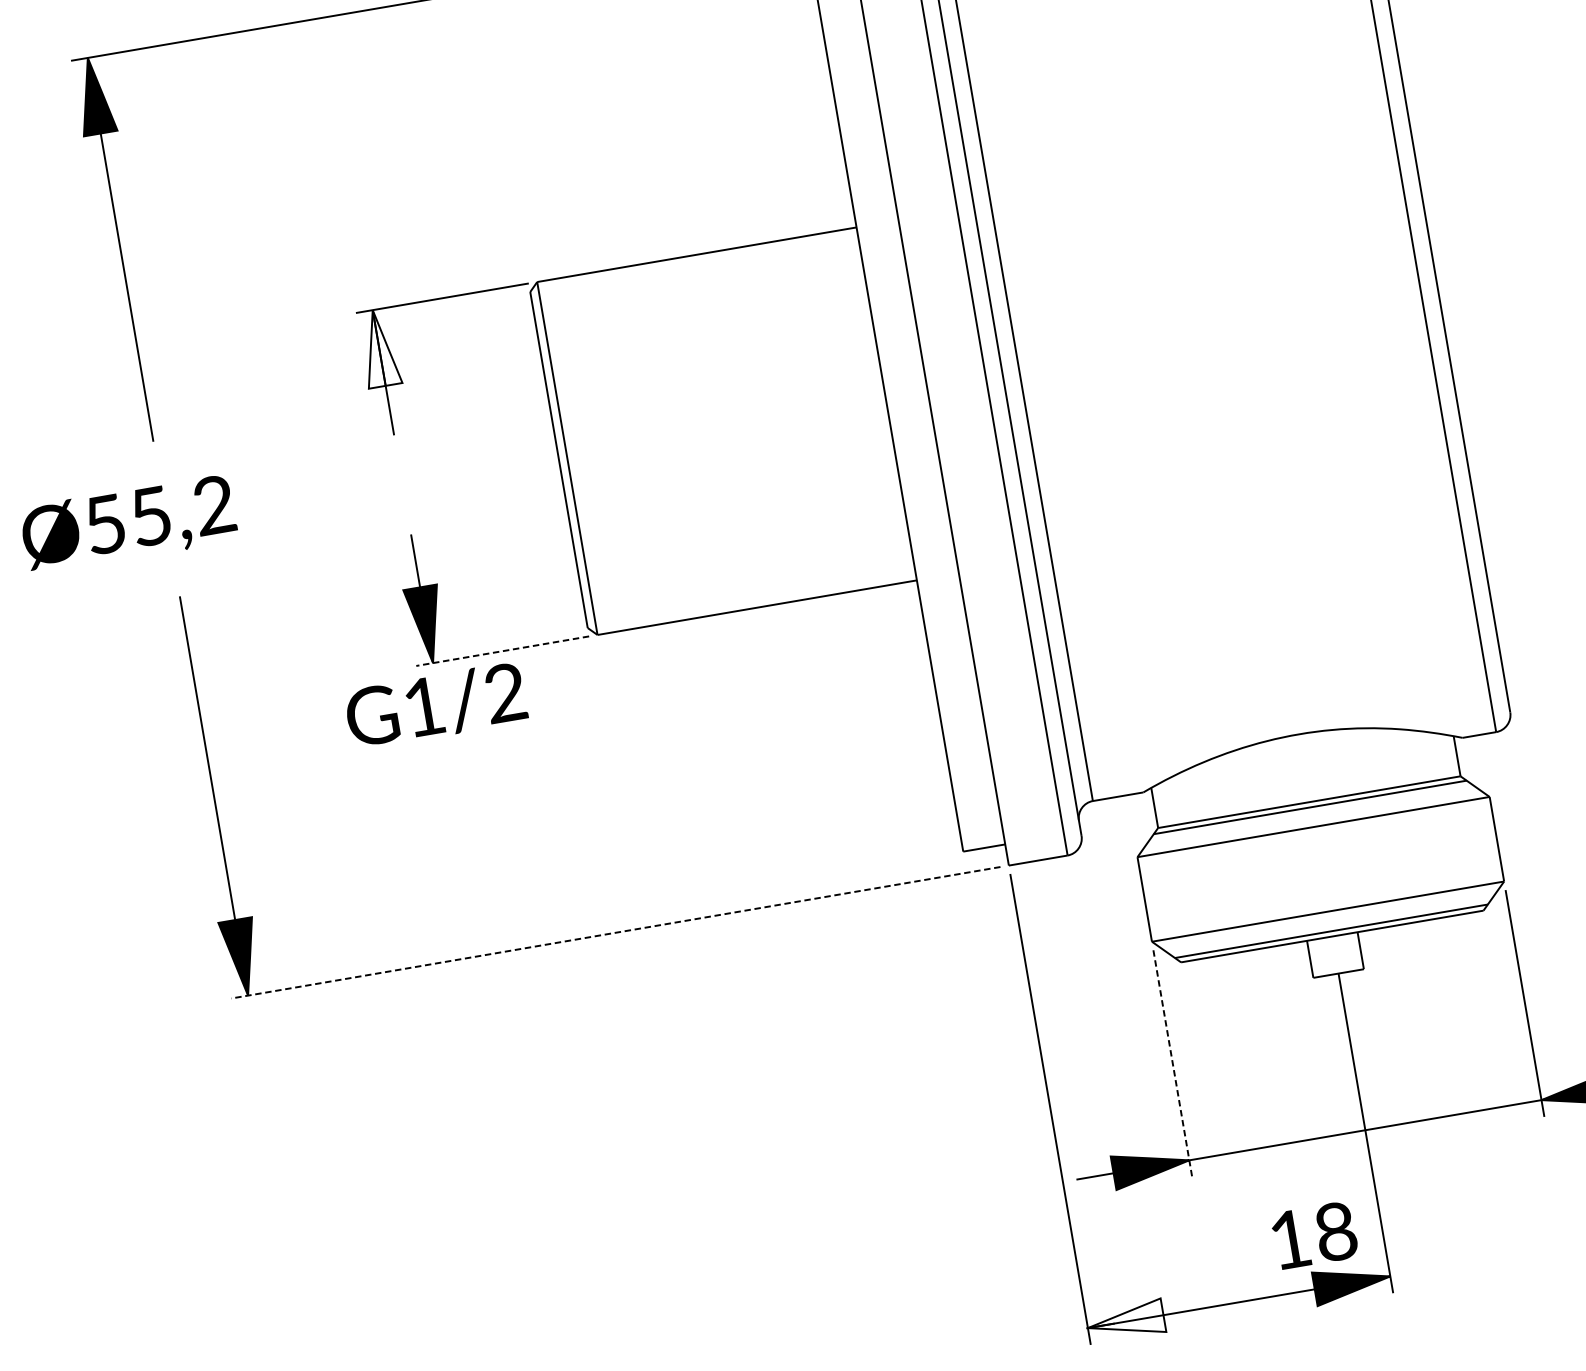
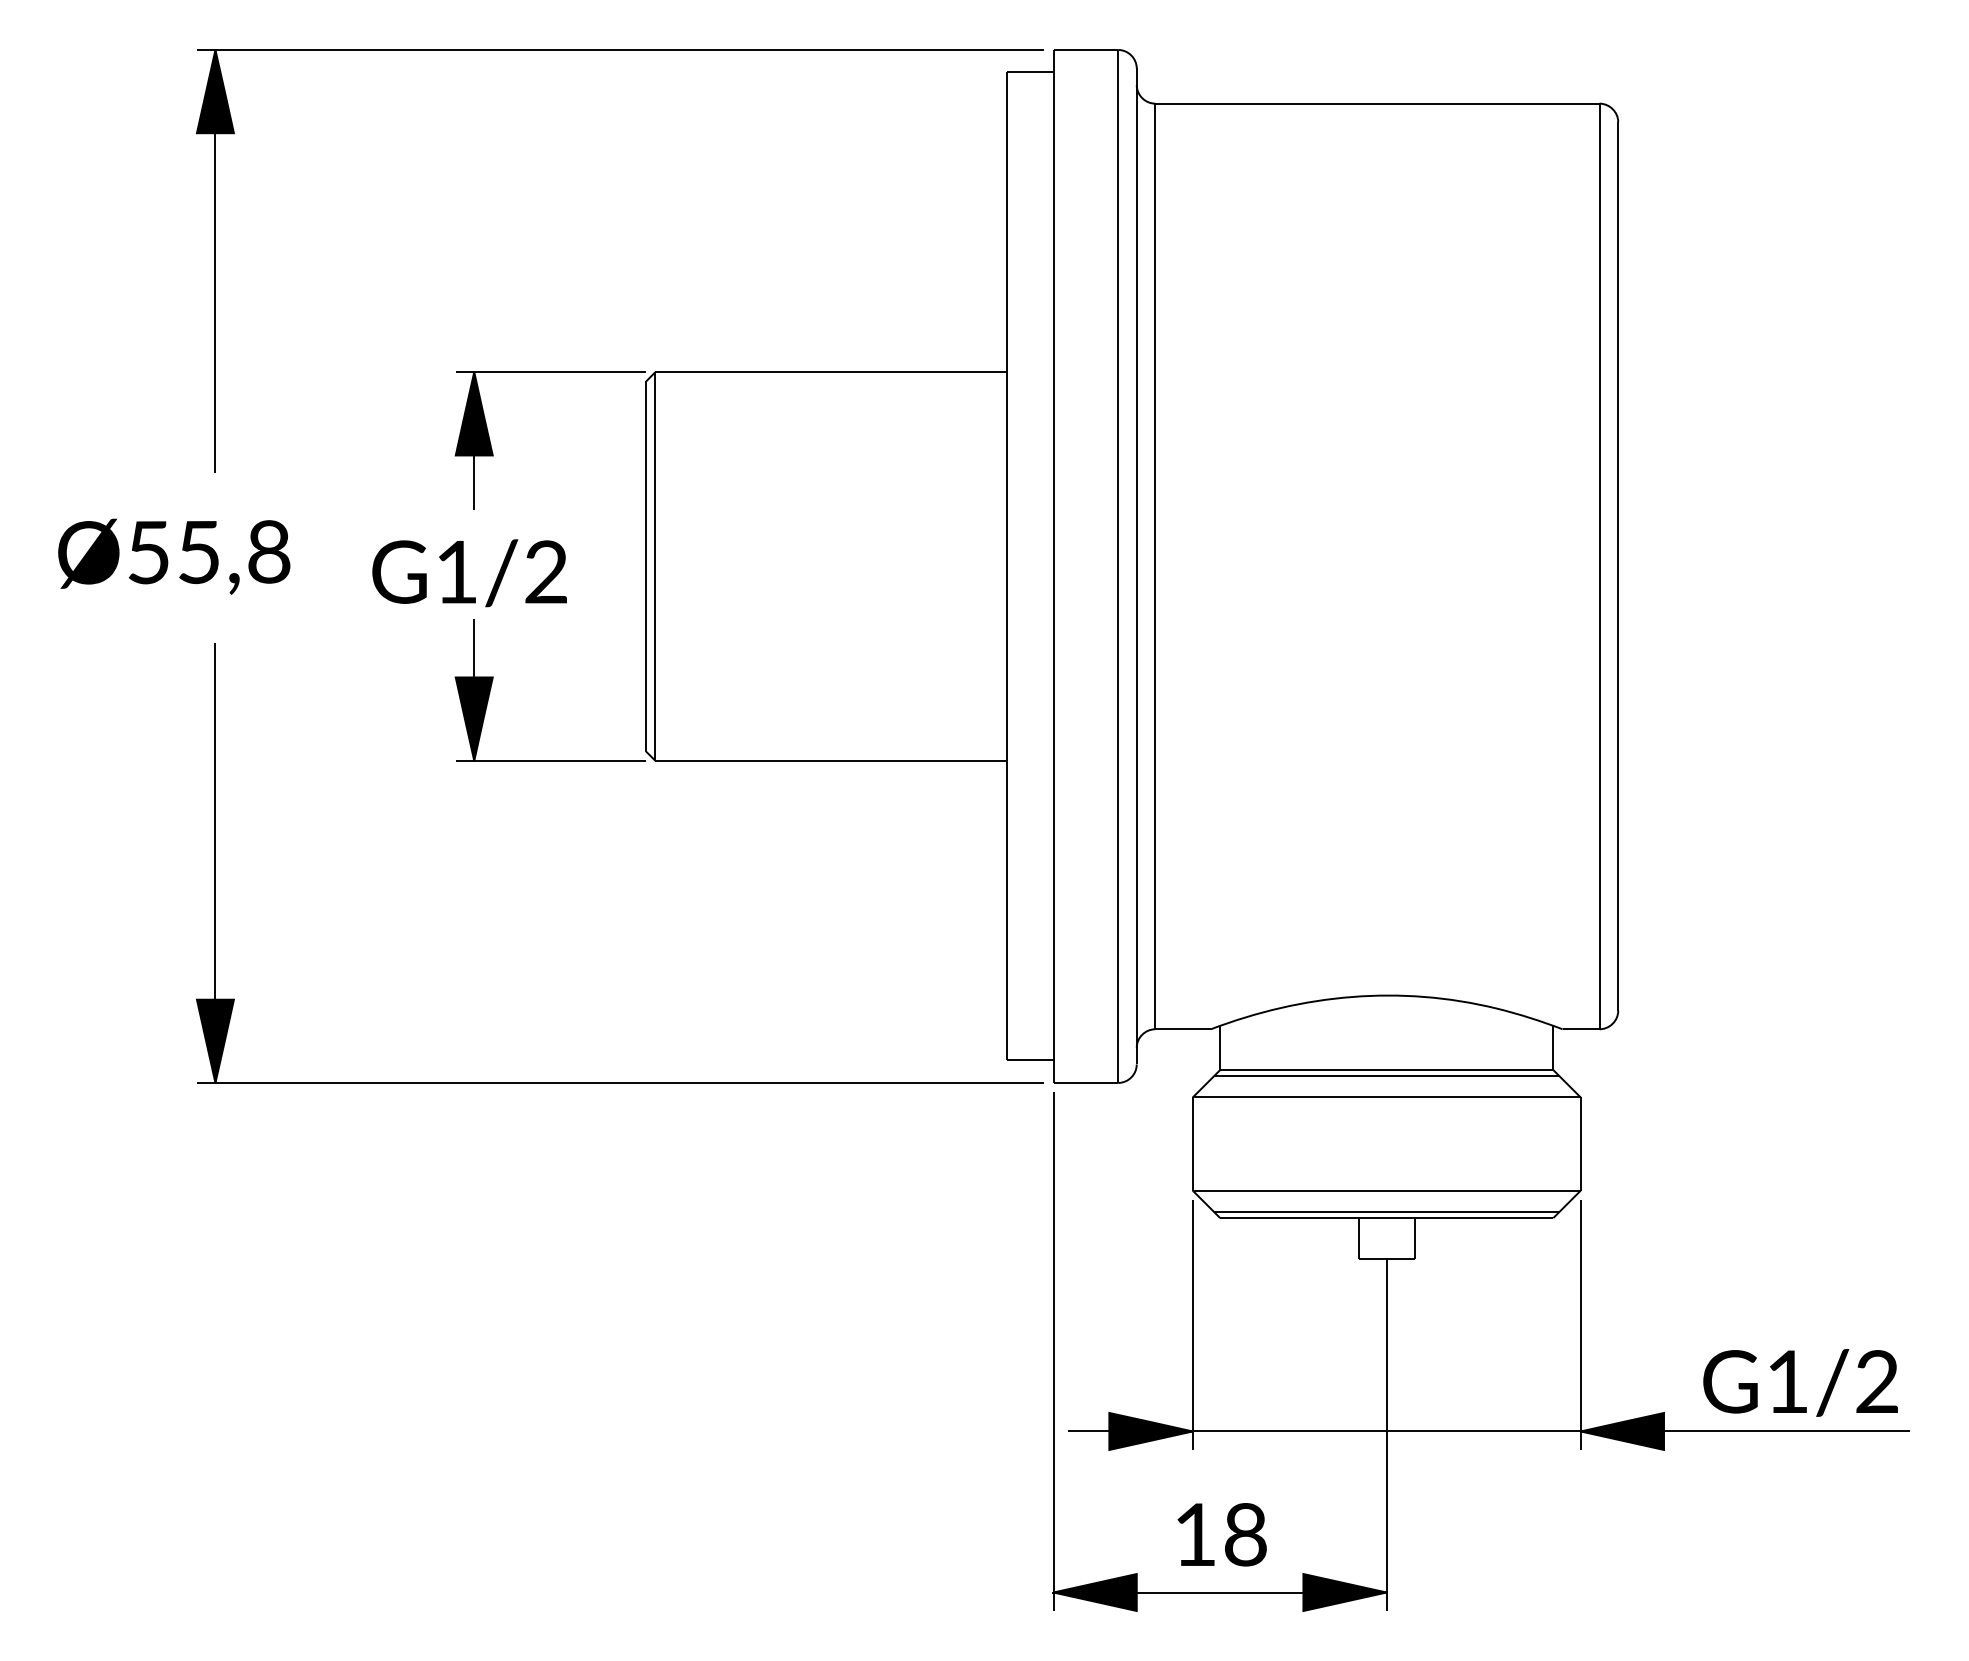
fill: (378, 347) -> (473, 413), added
text: (214, 504) -> (269, 551), Ø55,2 -> Ø55,8
line: (502, 650) -> (550, 760), dashed -> solid
text: (435, 706) -> (469, 573), moved
line: (615, 932) -> (620, 1082), dashed -> solid
line: (1172, 1064) -> (1192, 1325), dashed -> solid
text: (1314, 1235) -> (1221, 1534), moved
fill: (1125, 1321) -> (1094, 1592), added

